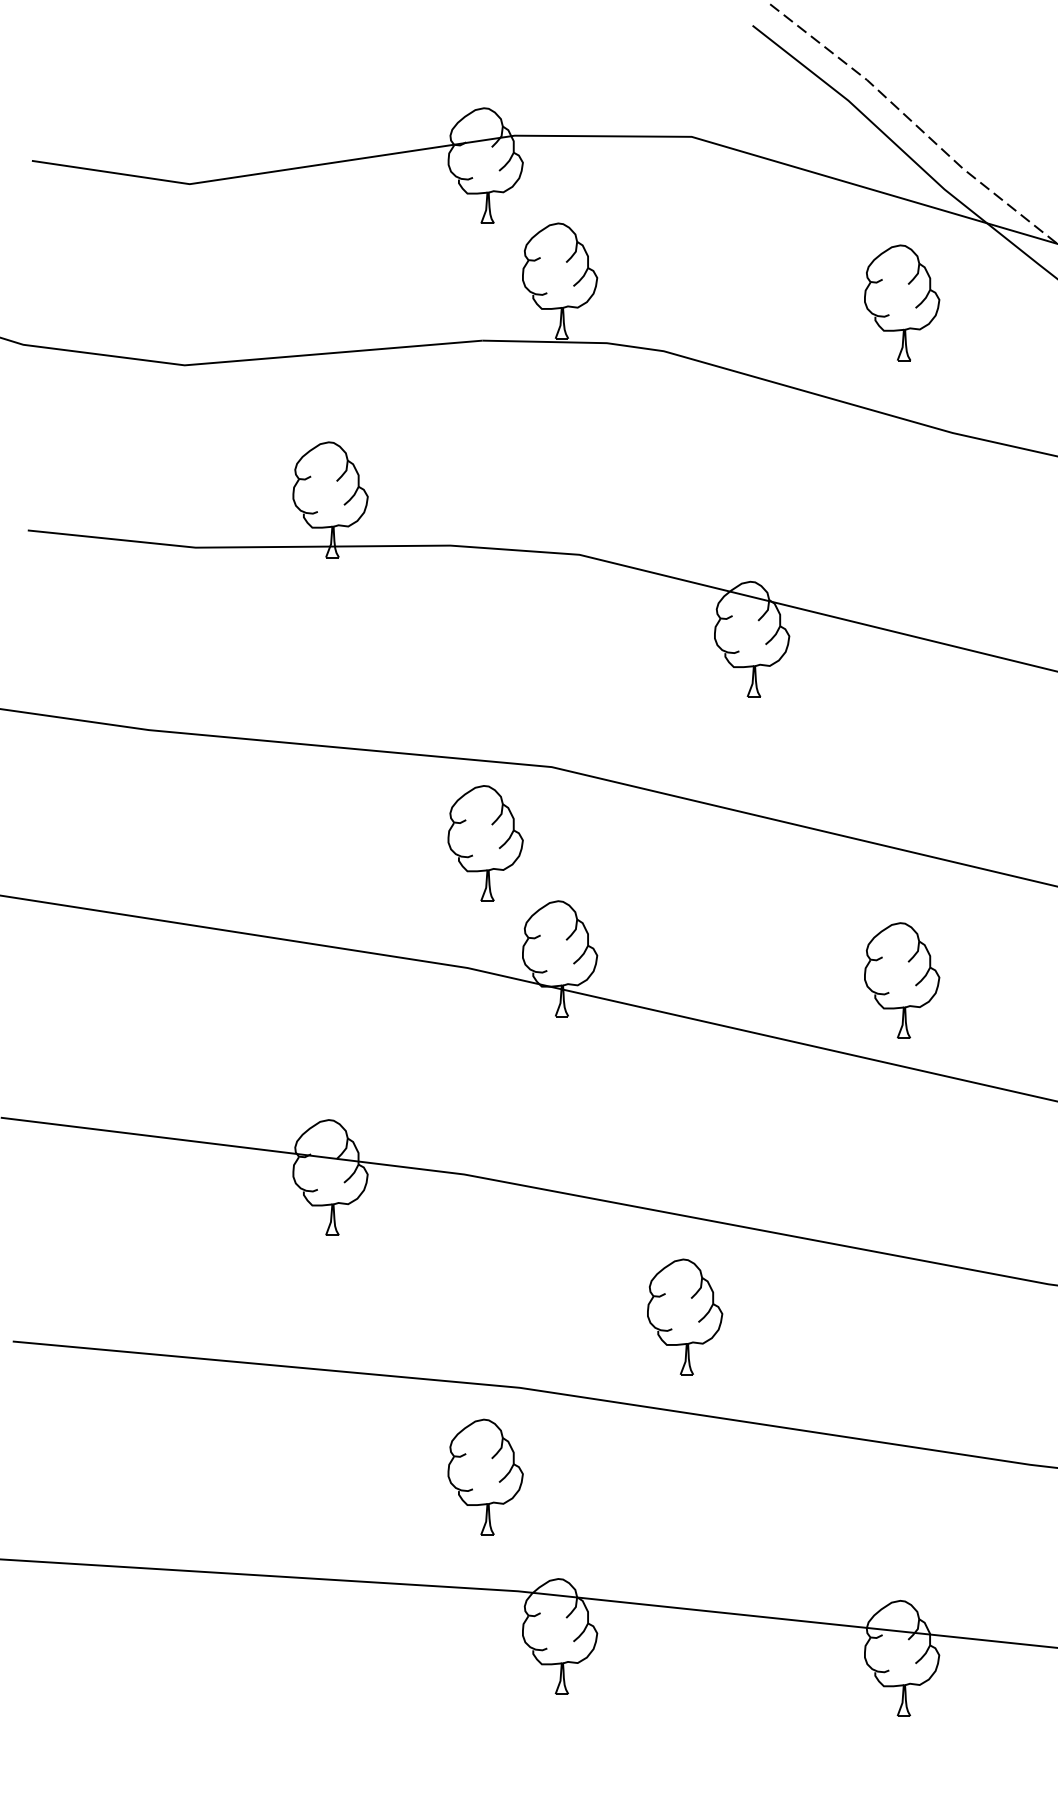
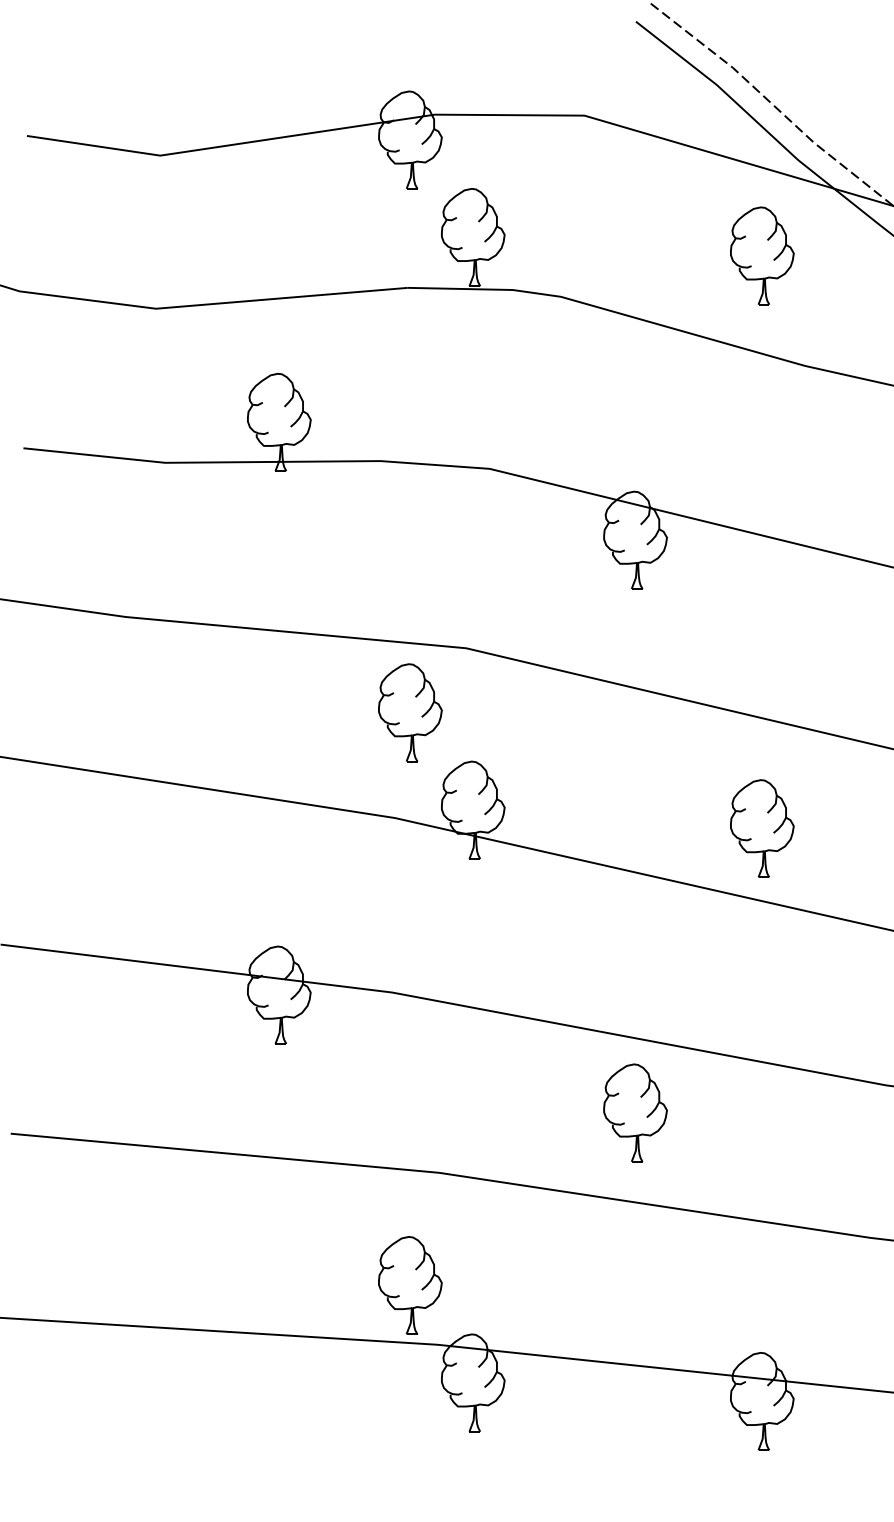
part: (685, 1316) -> (635, 1112), moved
part: (485, 1476) -> (410, 1284), moved

